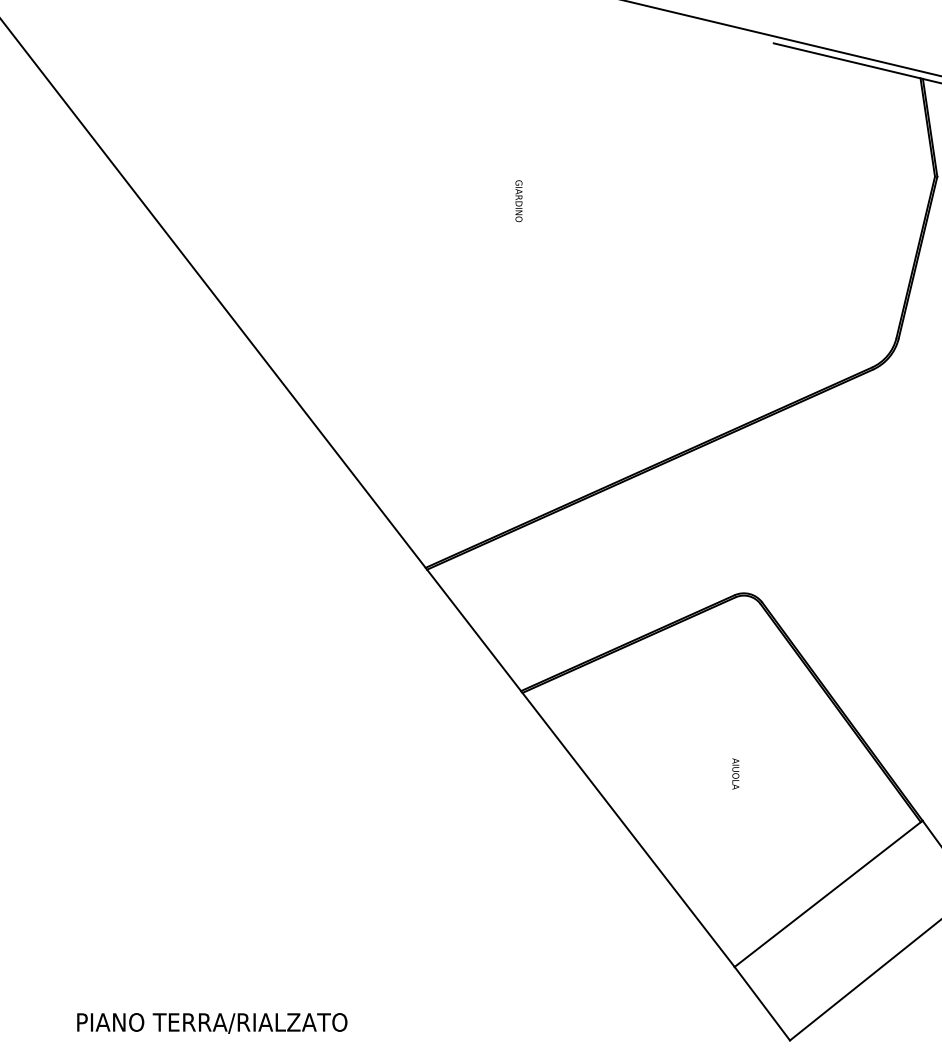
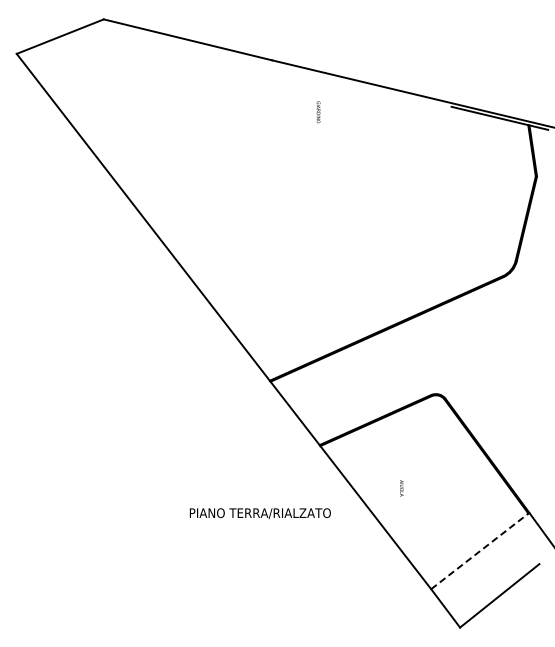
text: (518, 201) -> (318, 112), moved
text: (735, 774) -> (401, 488), moved
line: (829, 892) -> (480, 550), solid -> dashed
text: (210, 1023) -> (259, 513), moved

